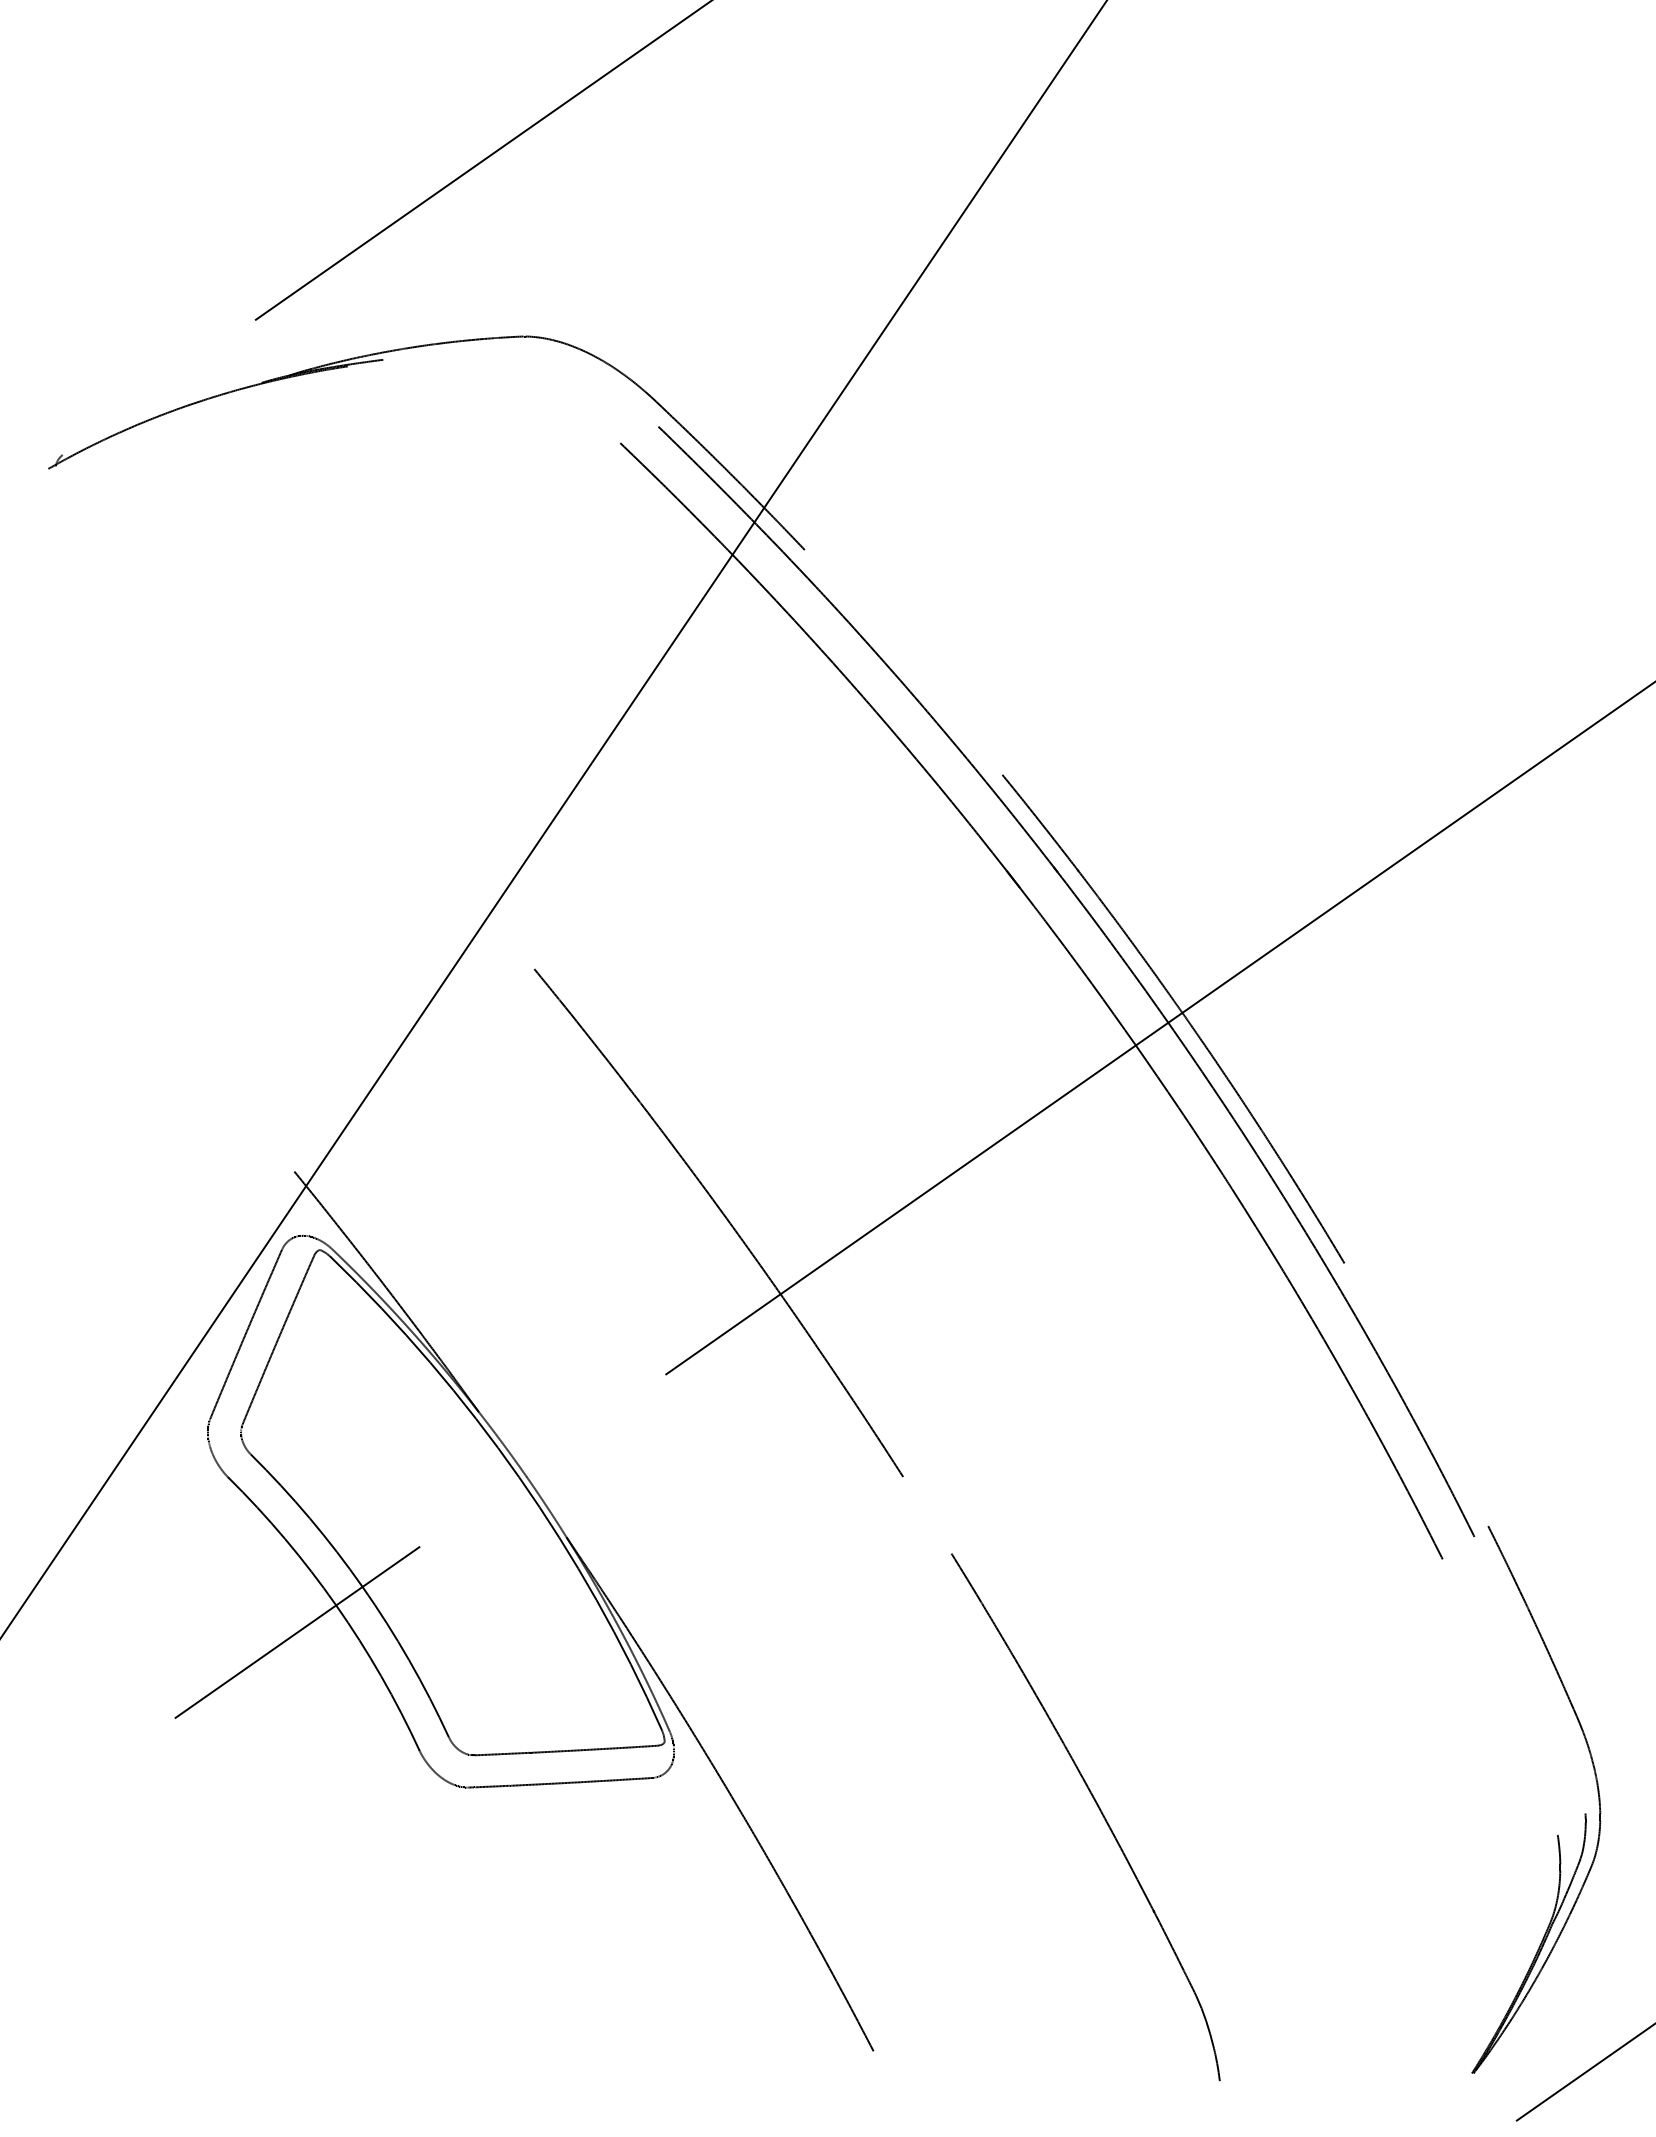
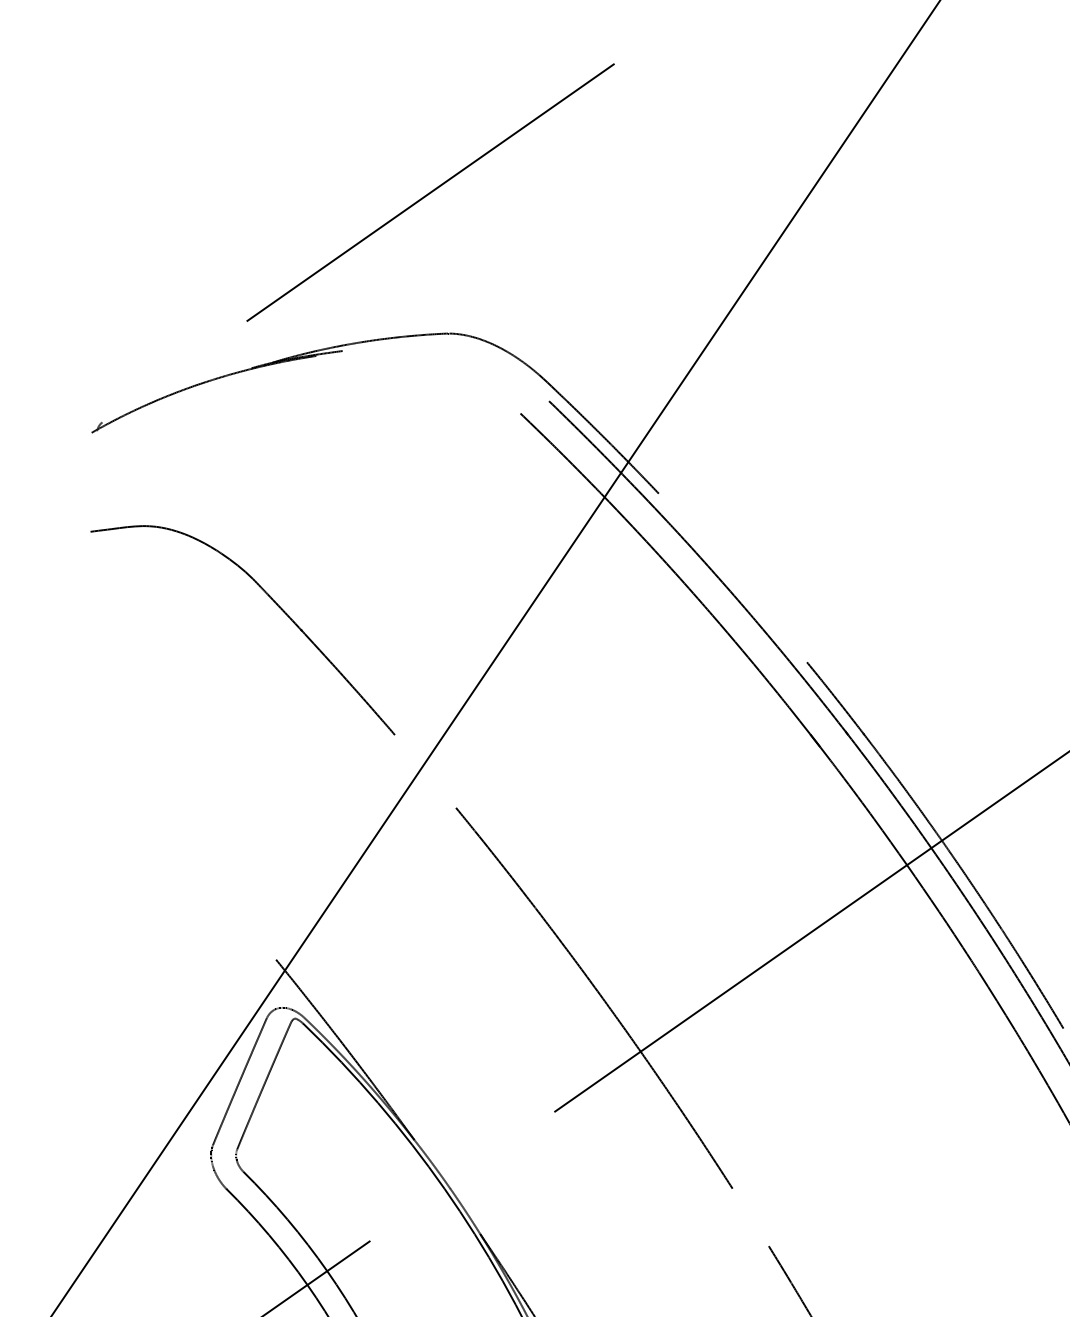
curve: (289, 692) -> (272, 600), added

